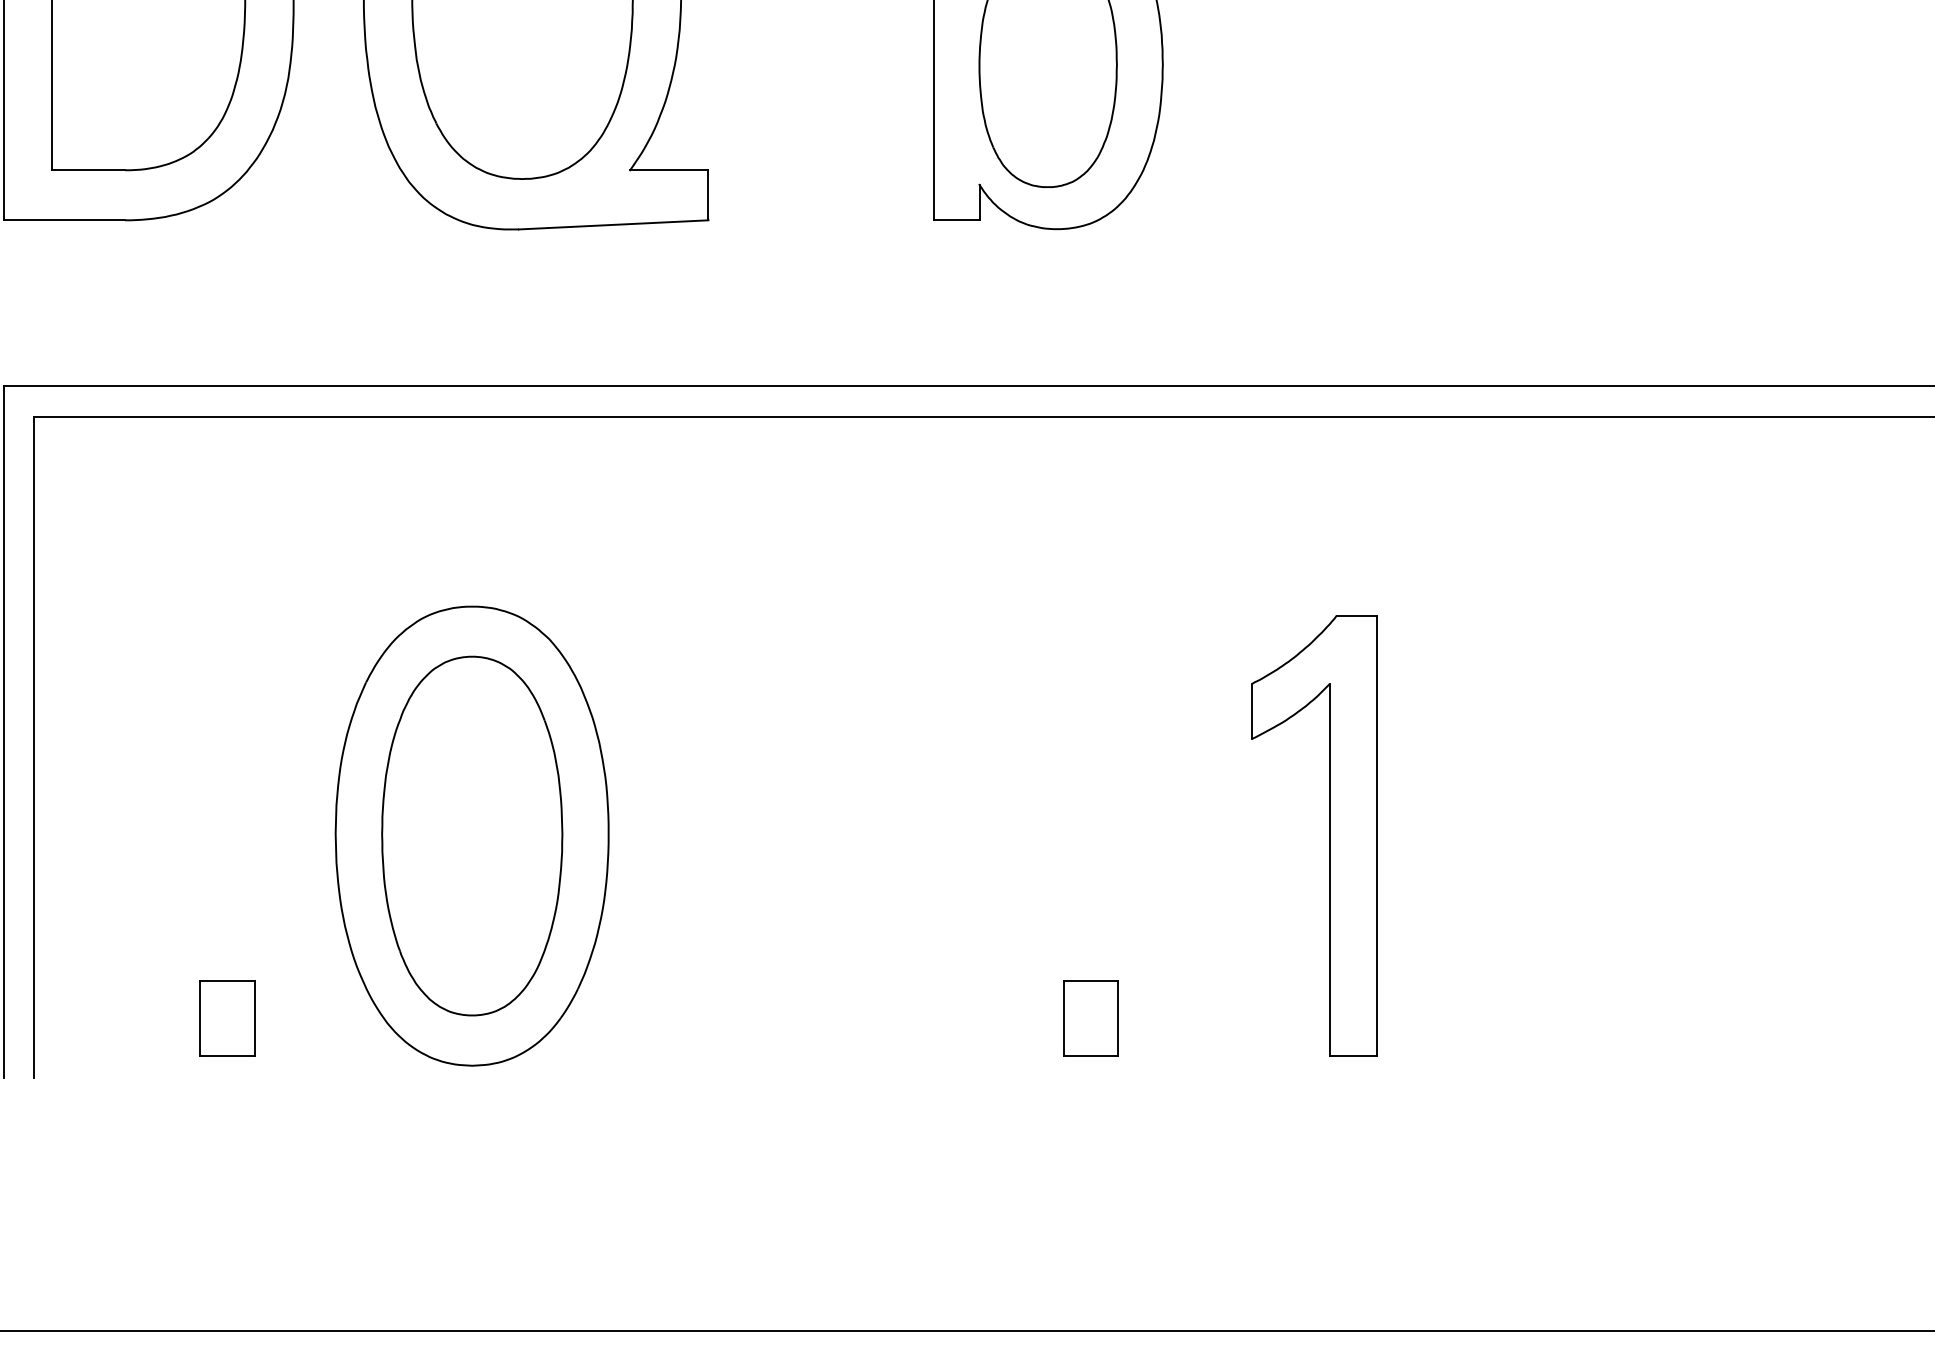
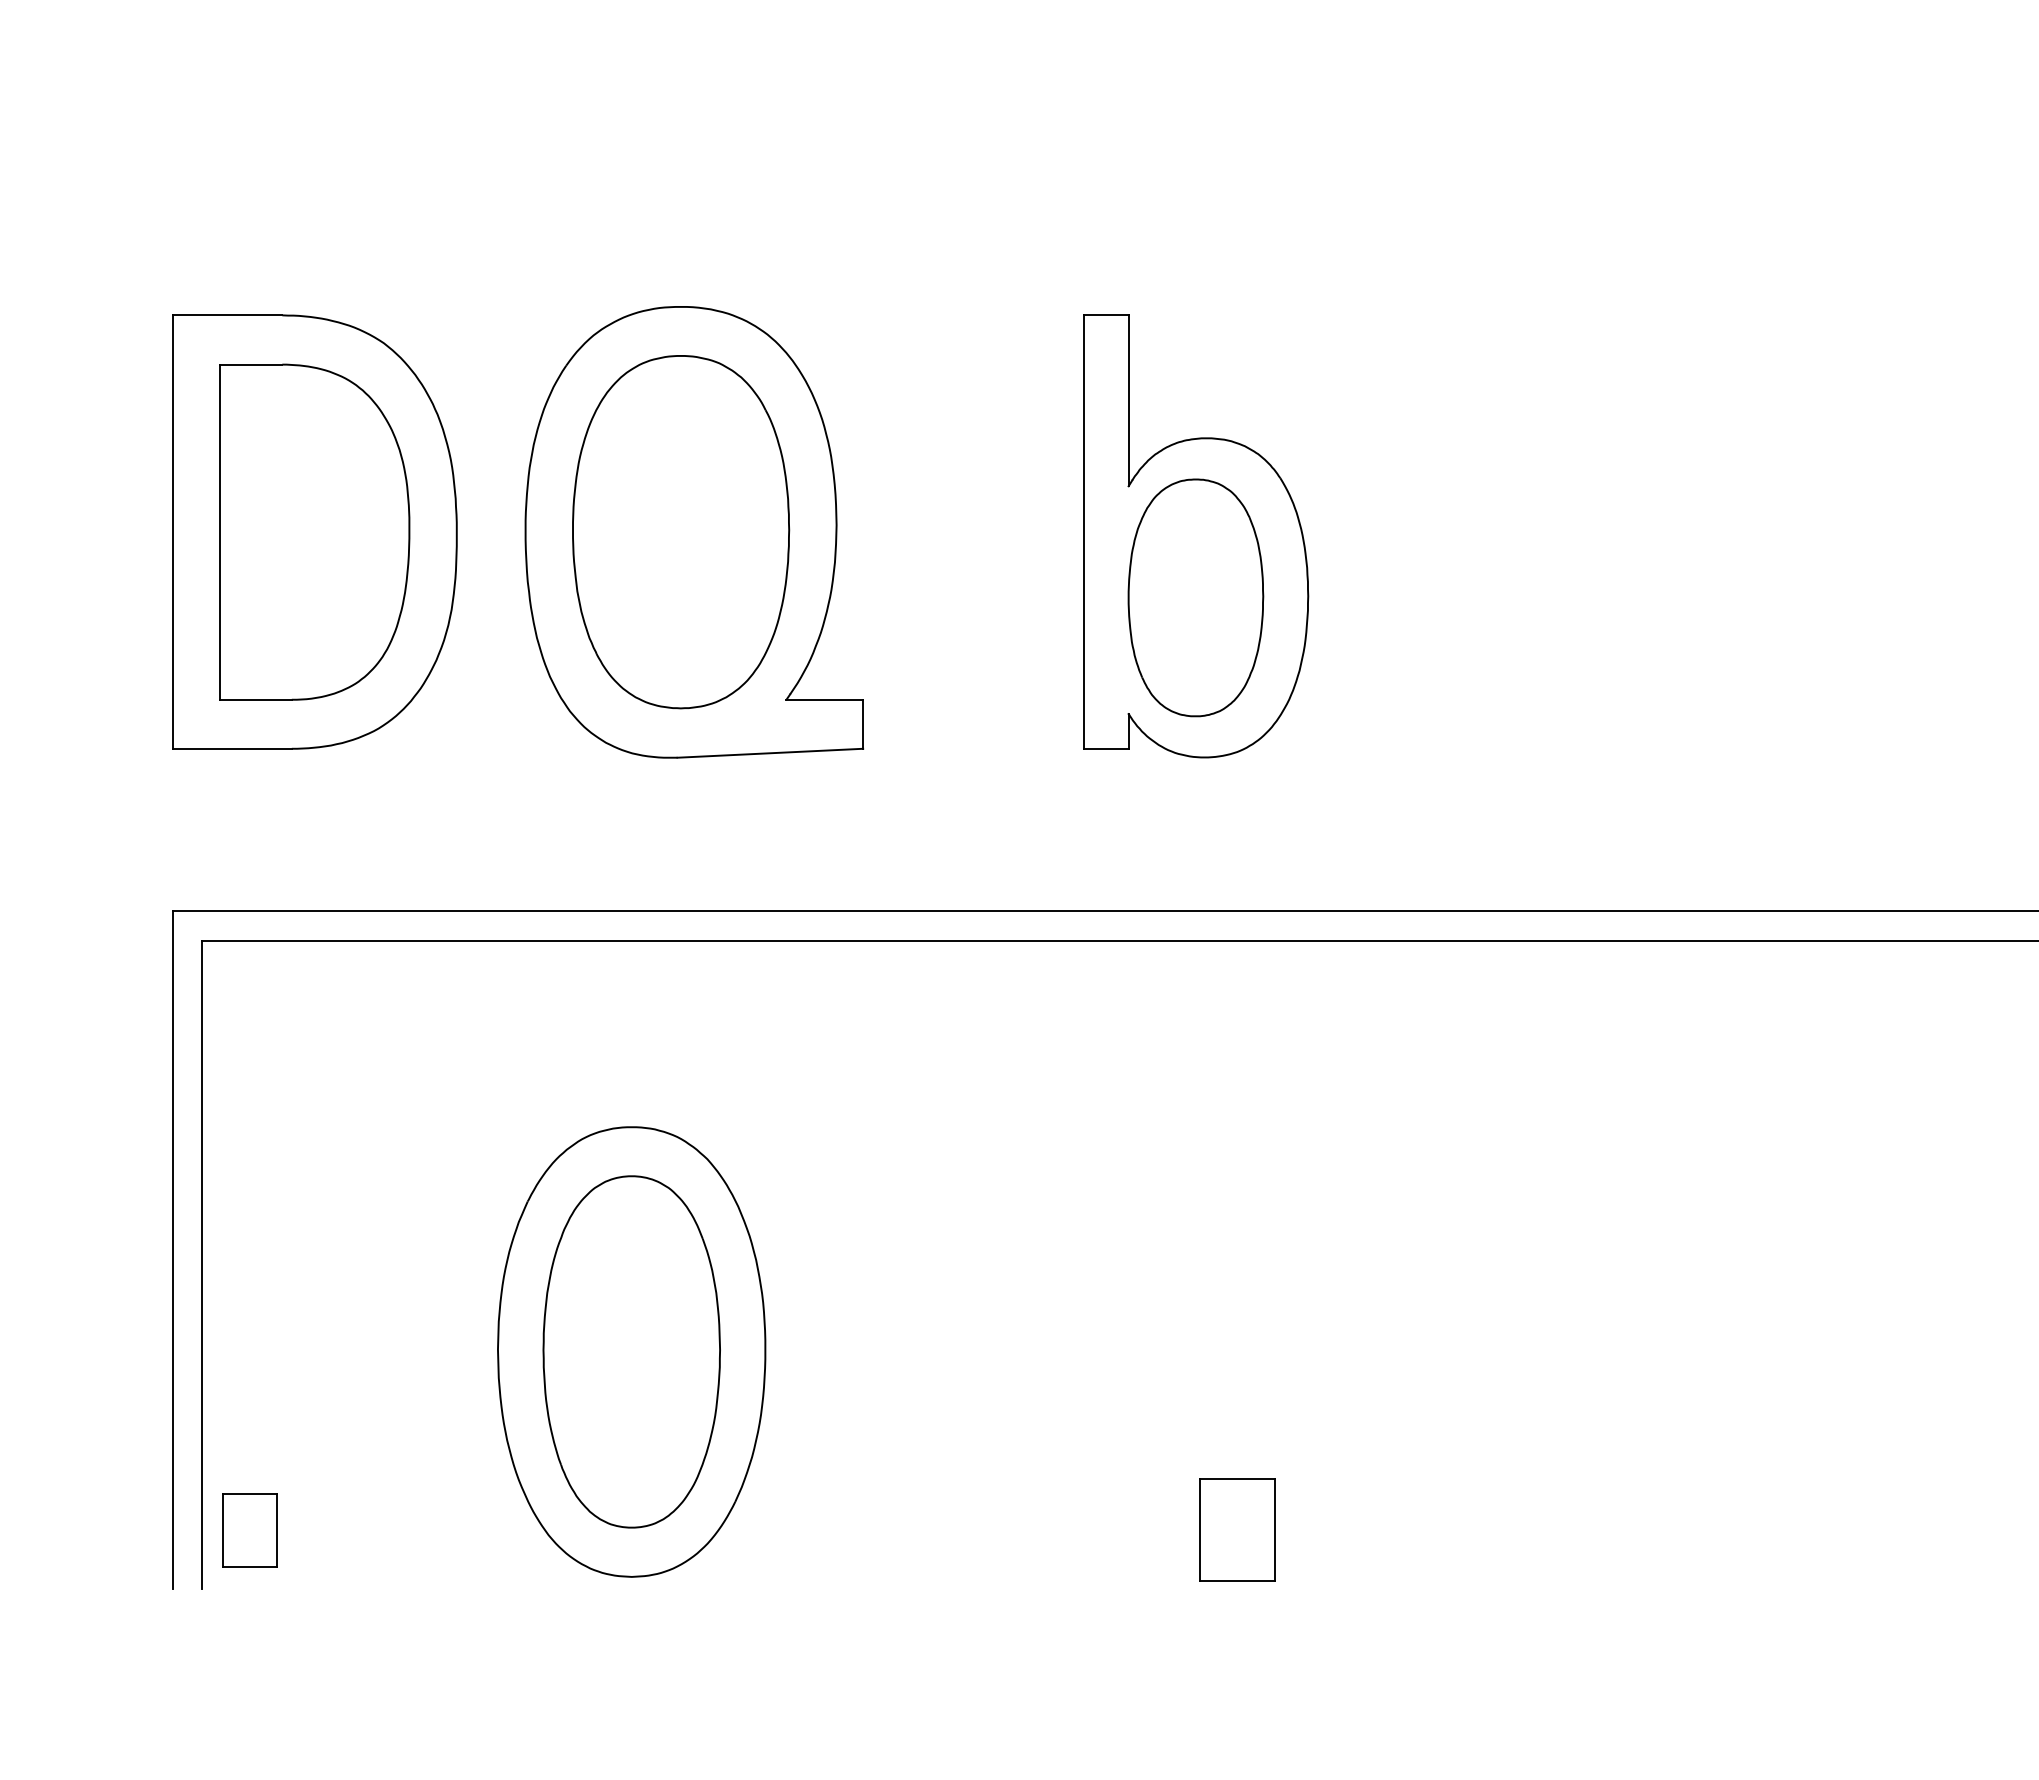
part: (1329, 835) -> (1471, 1351), removed
part: (226, 1018) -> (249, 1530), moved
part: (1090, 1018) -> (1237, 1530), size x1.4

